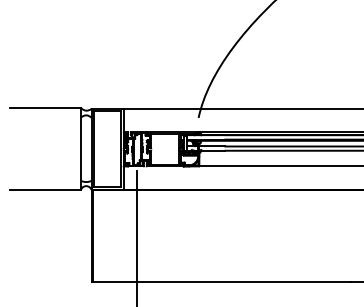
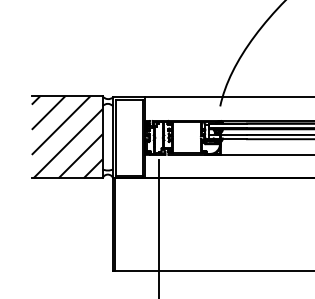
hatch: (45, 148) -> (67, 136), added

